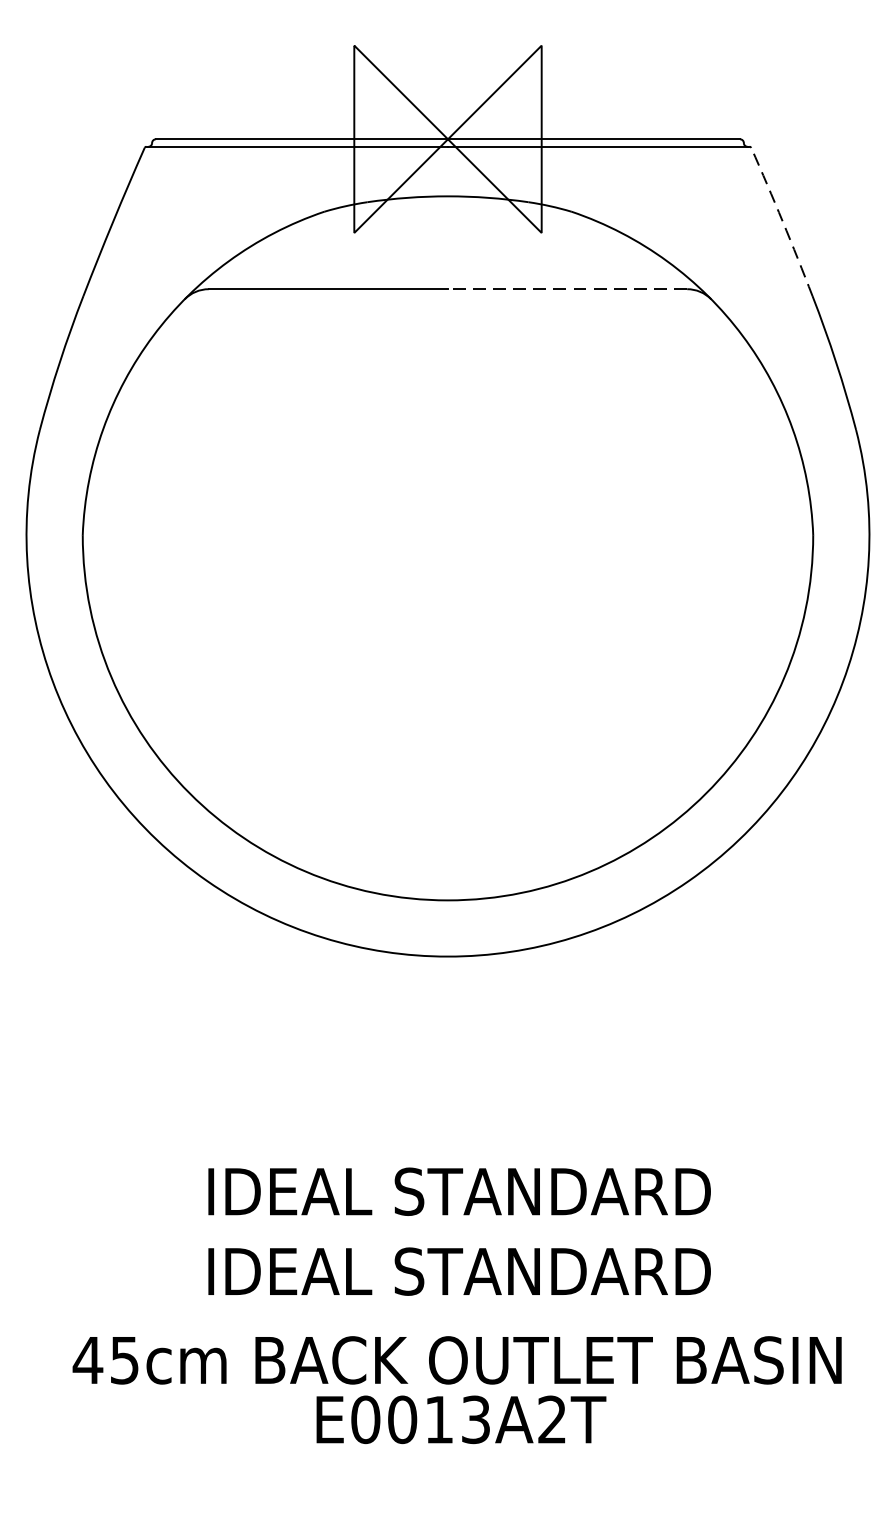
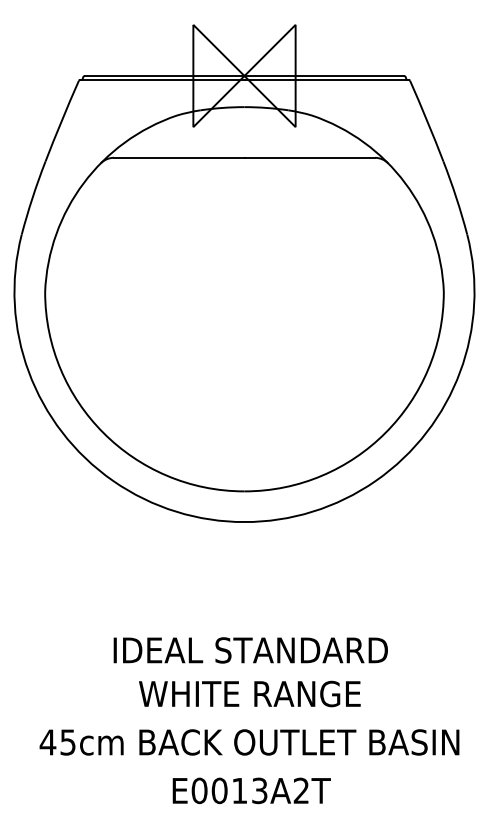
arc: (783, 220) -> (427, 120), dashed -> solid
line: (567, 288) -> (309, 157), dashed -> solid
text: (458, 1270) -> (250, 693), IDEAL STANDARD -> WHITE RANGE
text: (460, 1419) -> (251, 790), moved

